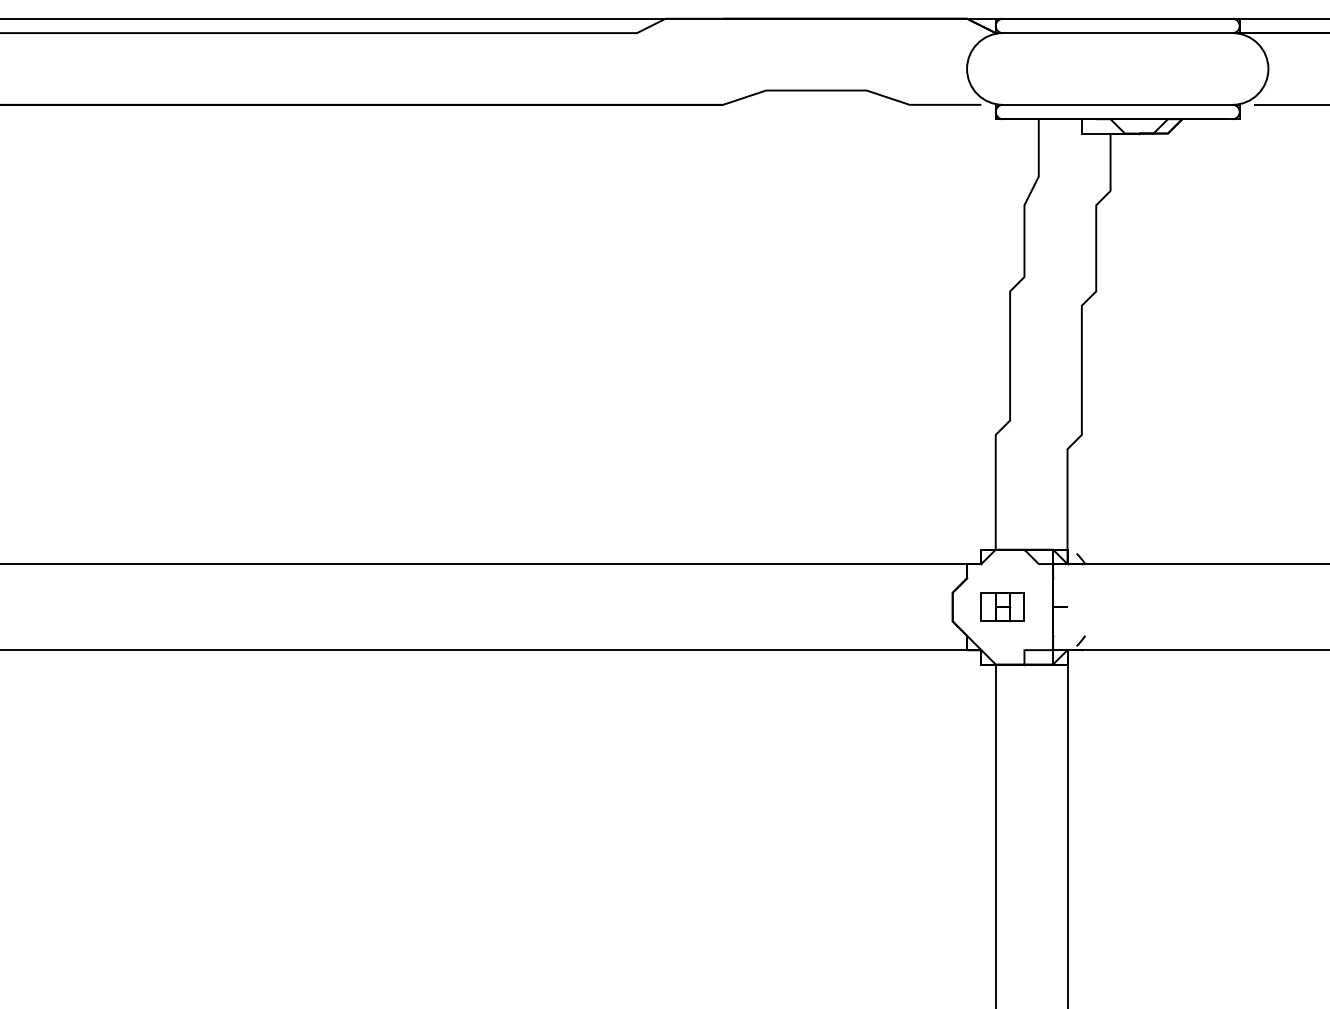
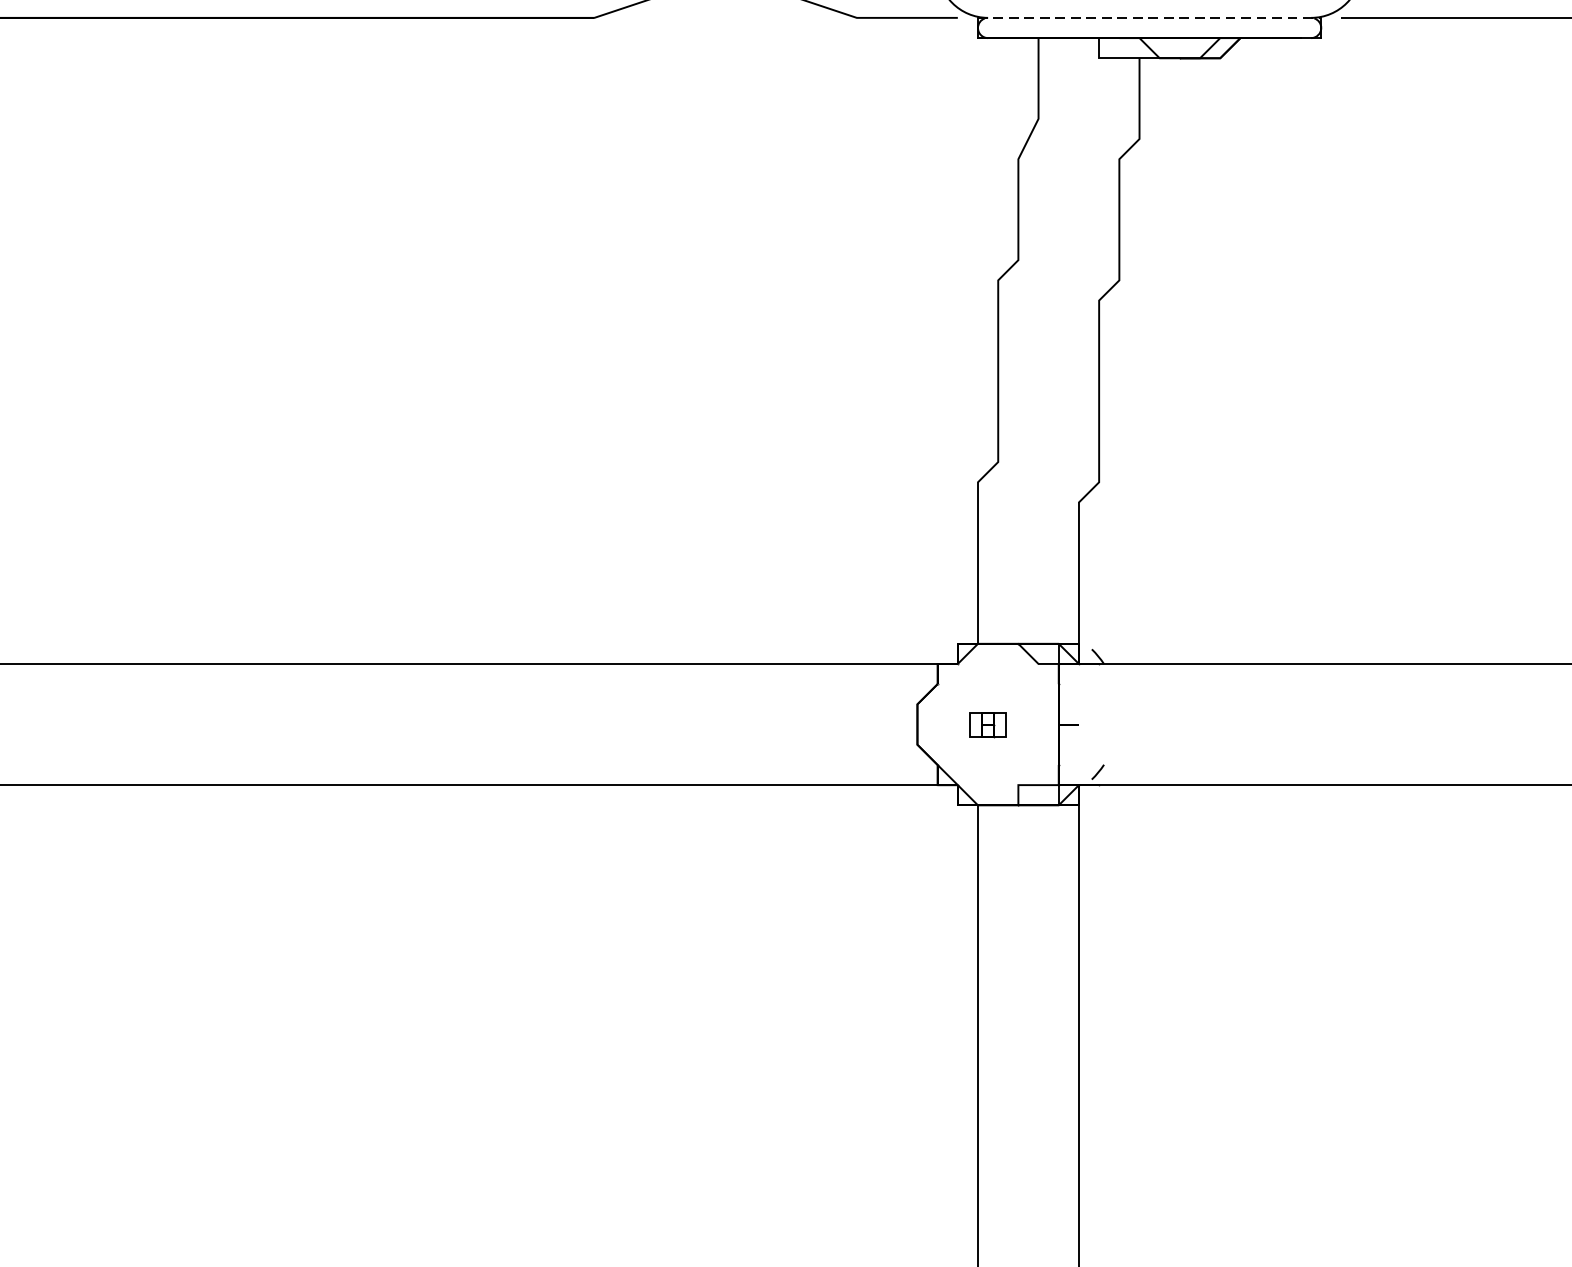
line: (1117, 104) -> (1149, 17), solid -> dashed
part: (1002, 607) -> (987, 725), size x0.6

